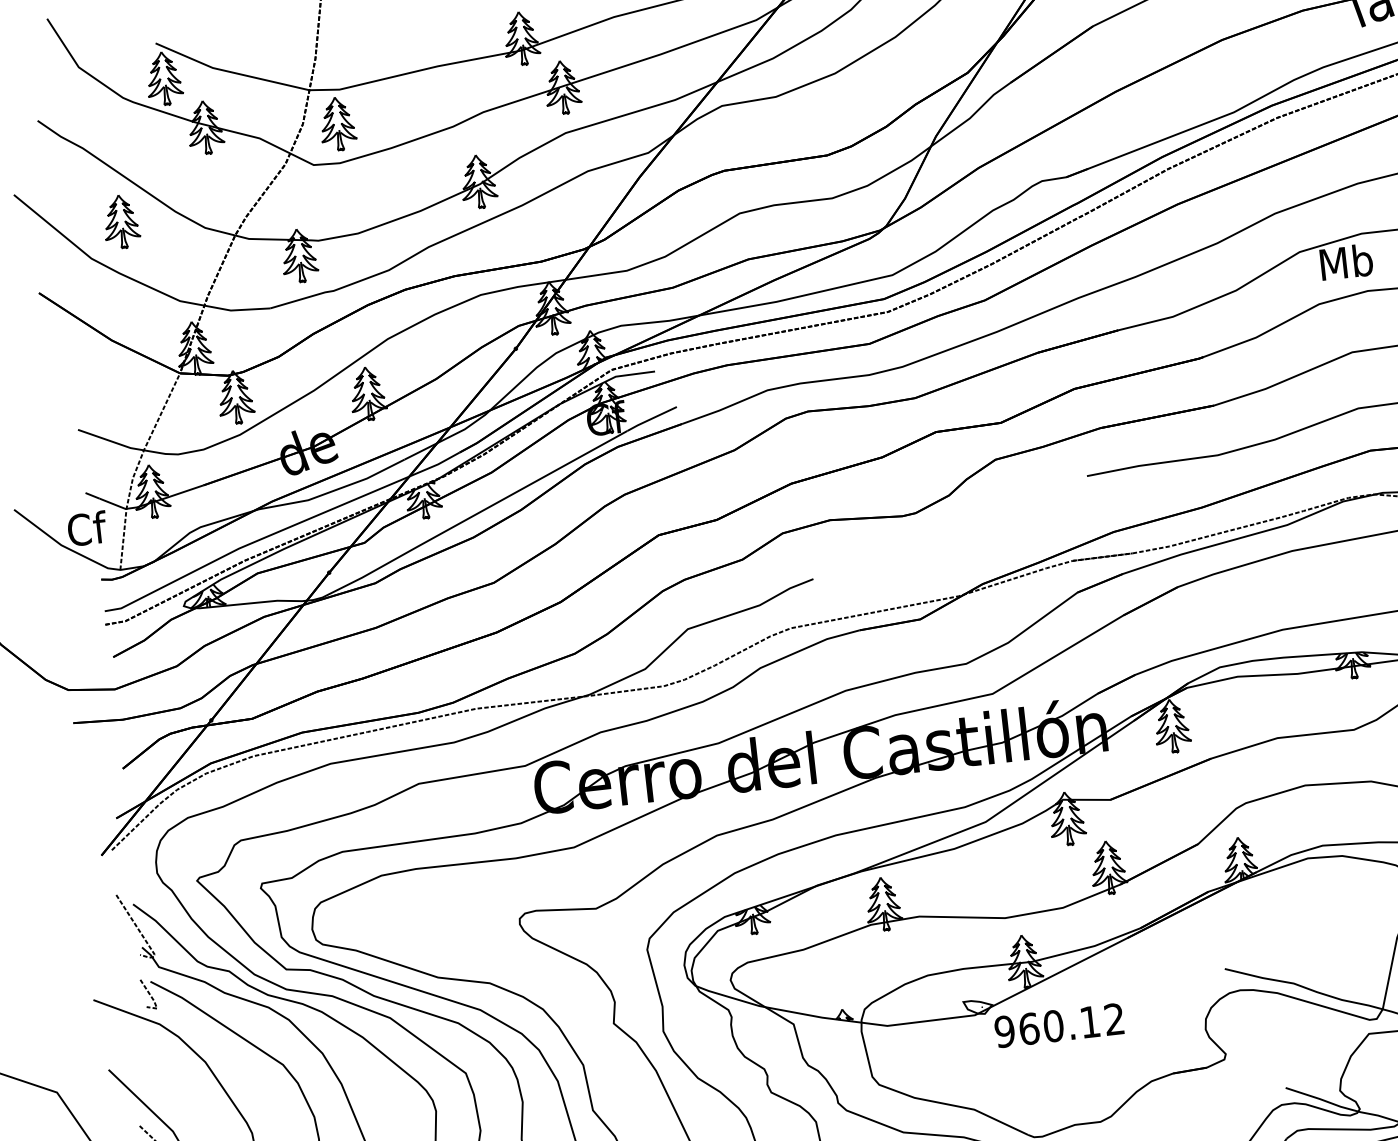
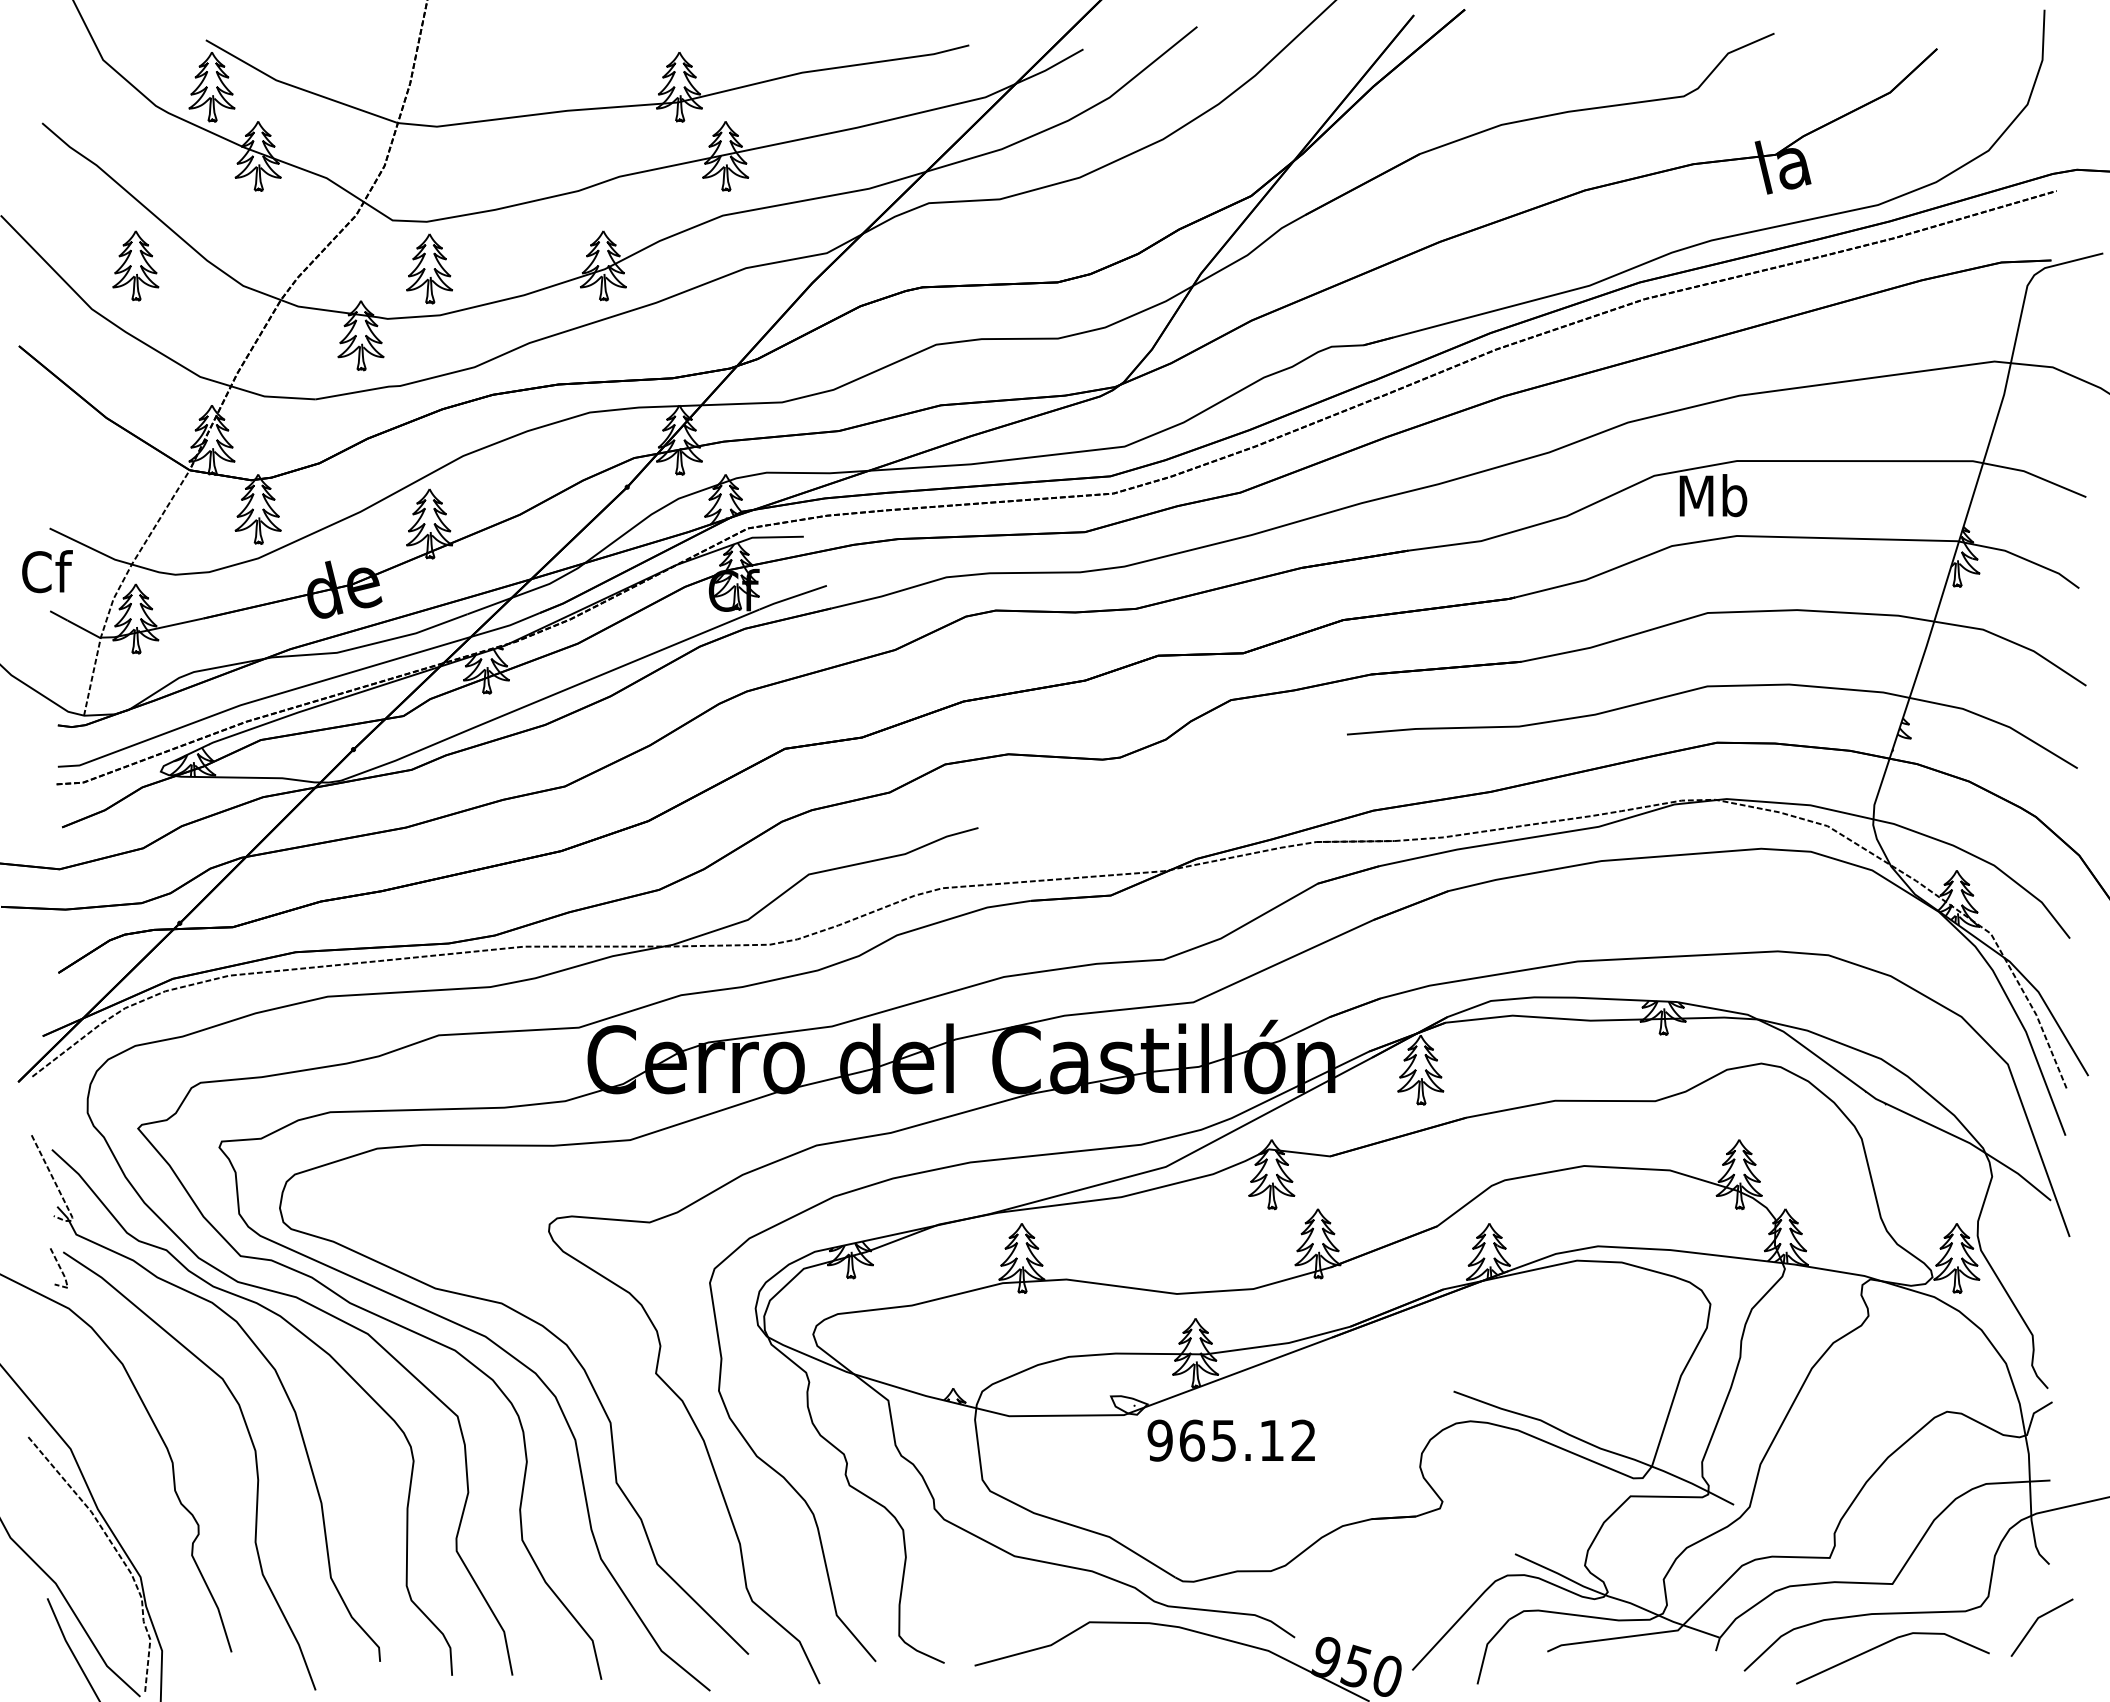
part: (337, 123) -> (429, 268), moved
text: (87, 528) -> (47, 571), moved
text: (1053, 1026) -> (1223, 1440), 960.12 -> 965.12

